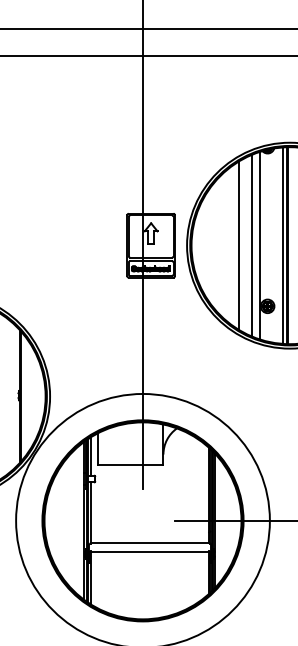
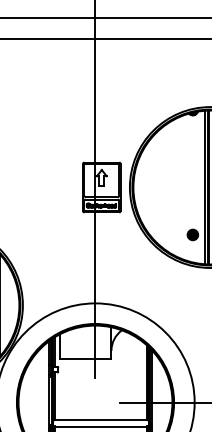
line: (238, 245) -> (170, 187), removed
line: (251, 245) -> (180, 187), removed
line: (259, 245) -> (186, 187), removed

